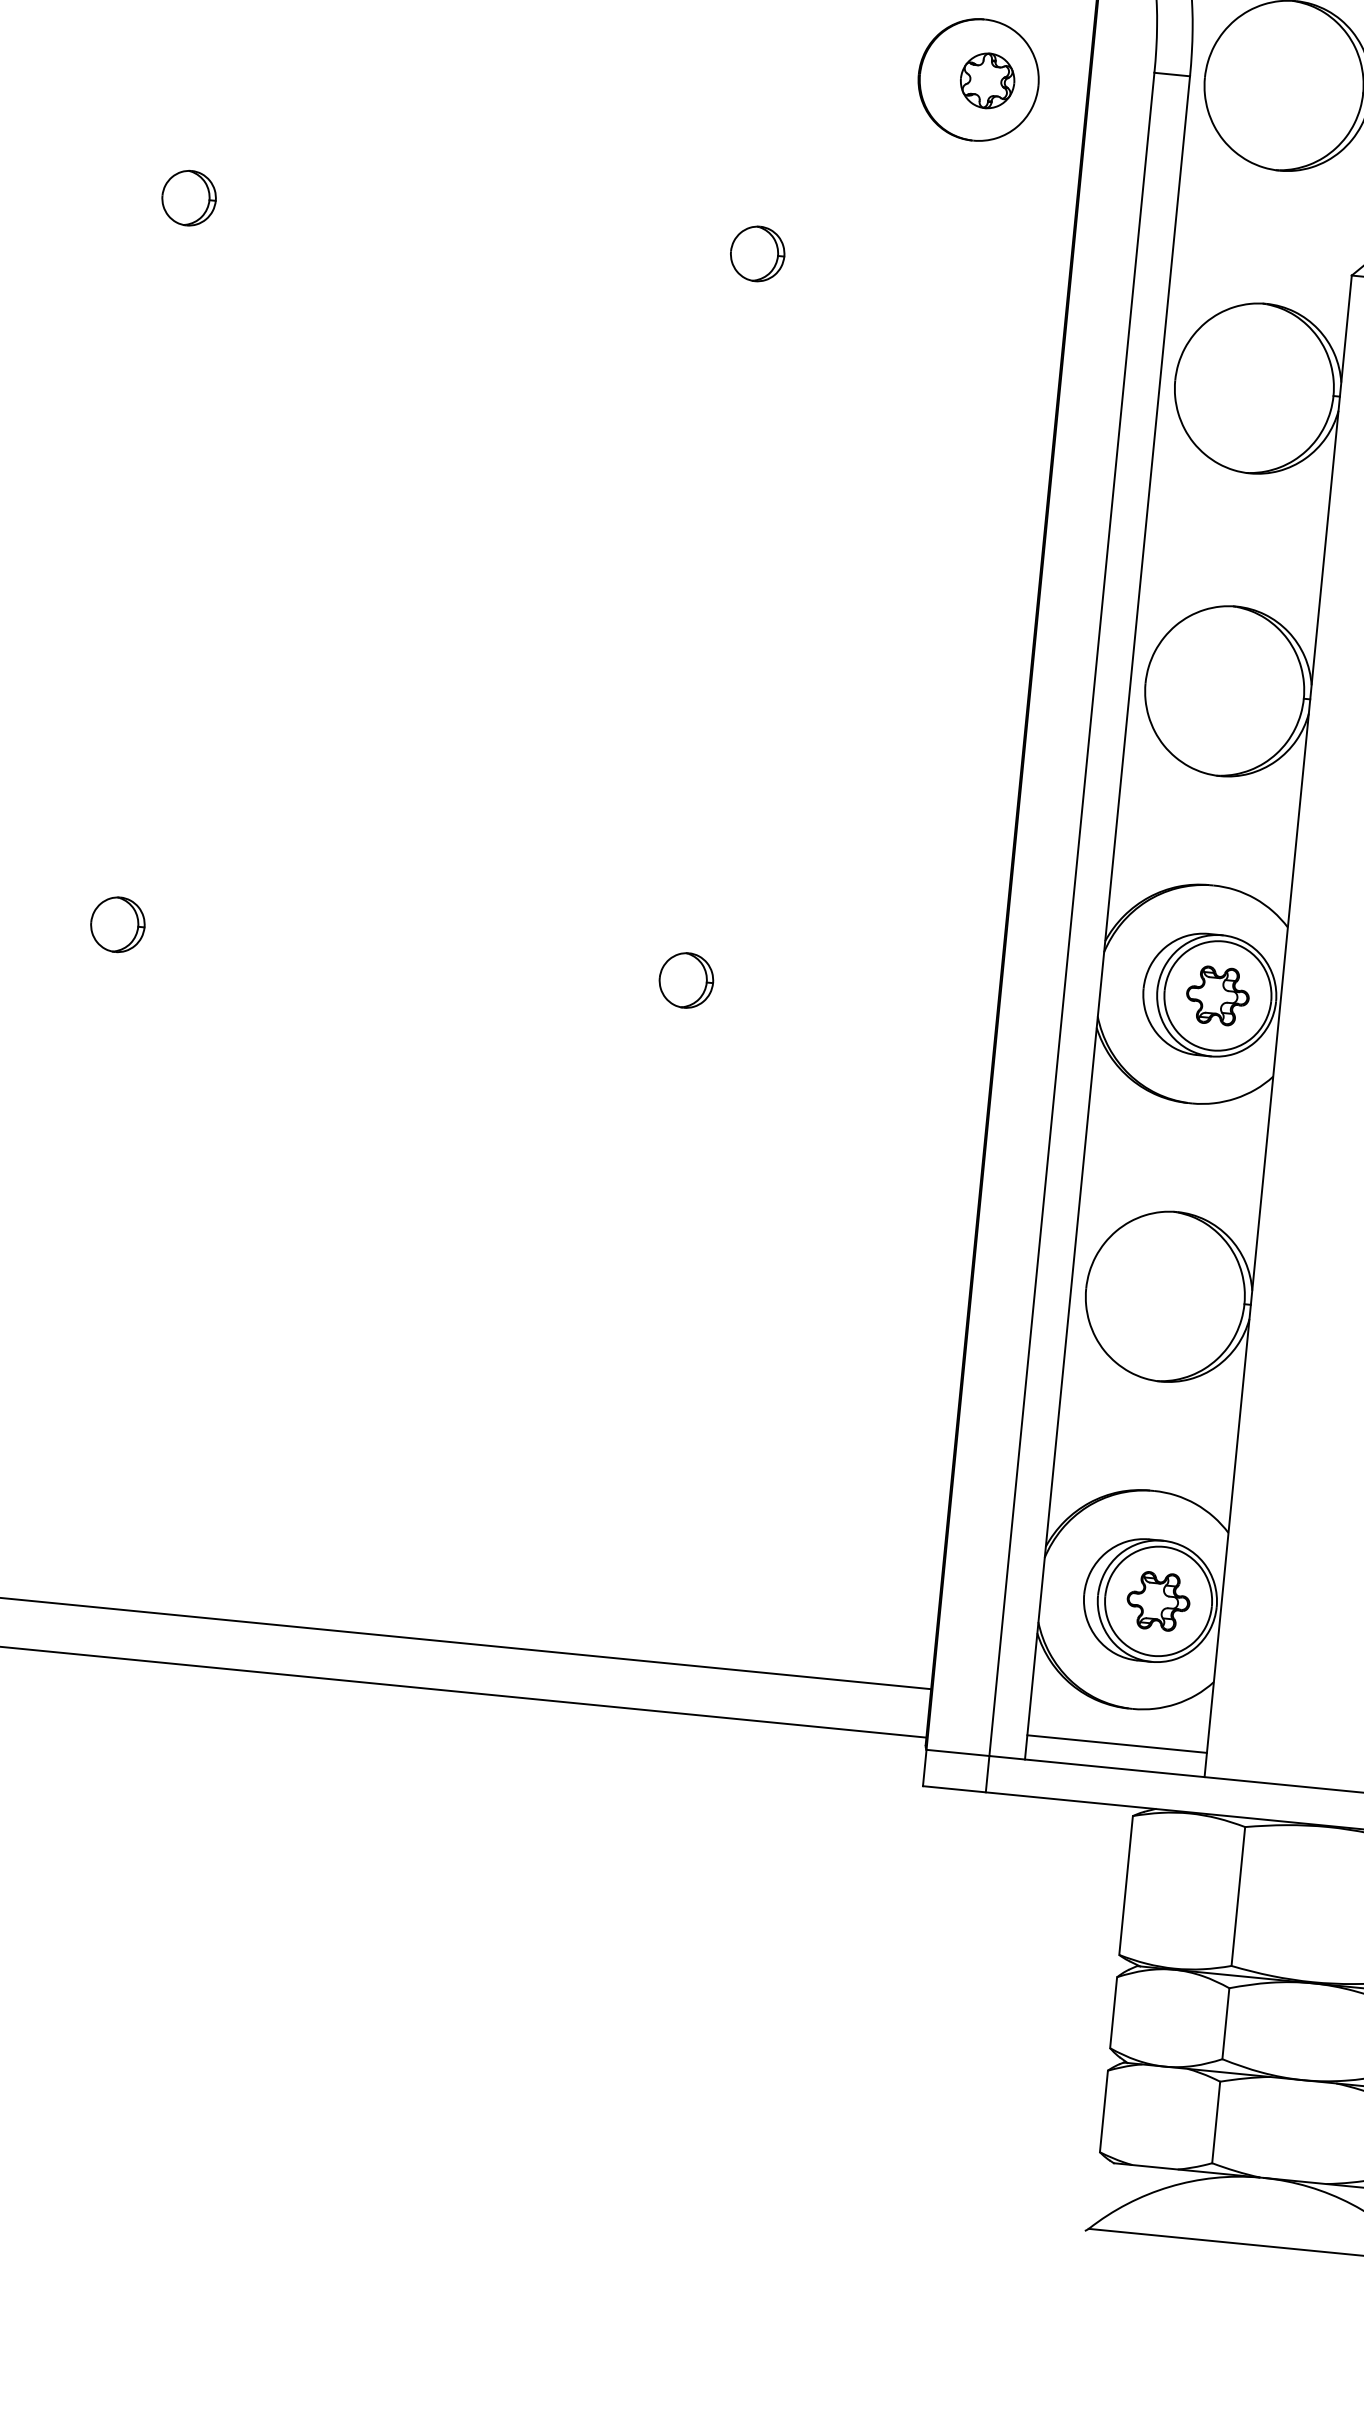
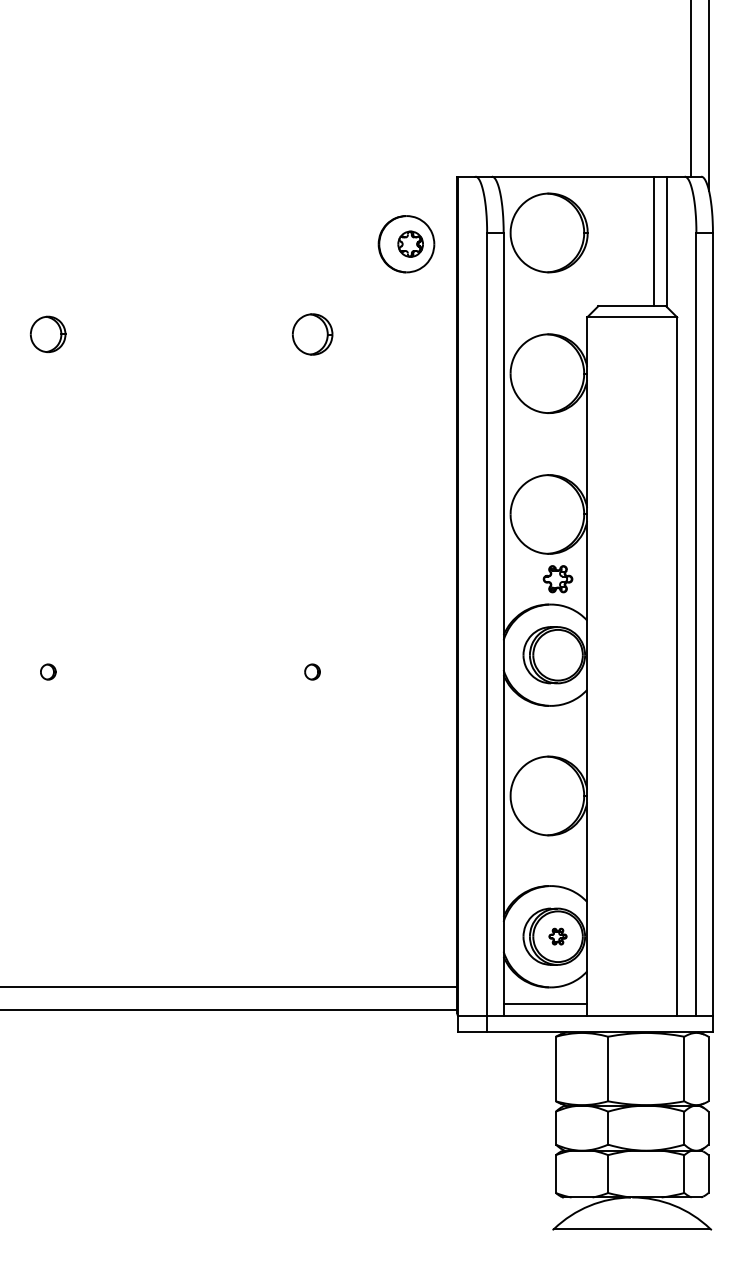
part: (189, 196) -> (48, 333), size x1.4
part: (757, 252) -> (312, 333), size x1.6
part: (118, 923) -> (48, 671), size x0.6
part: (686, 979) -> (312, 671), size x0.6
part: (1216, 996) -> (557, 579), moved
part: (1157, 1600) -> (557, 936), size x0.6

